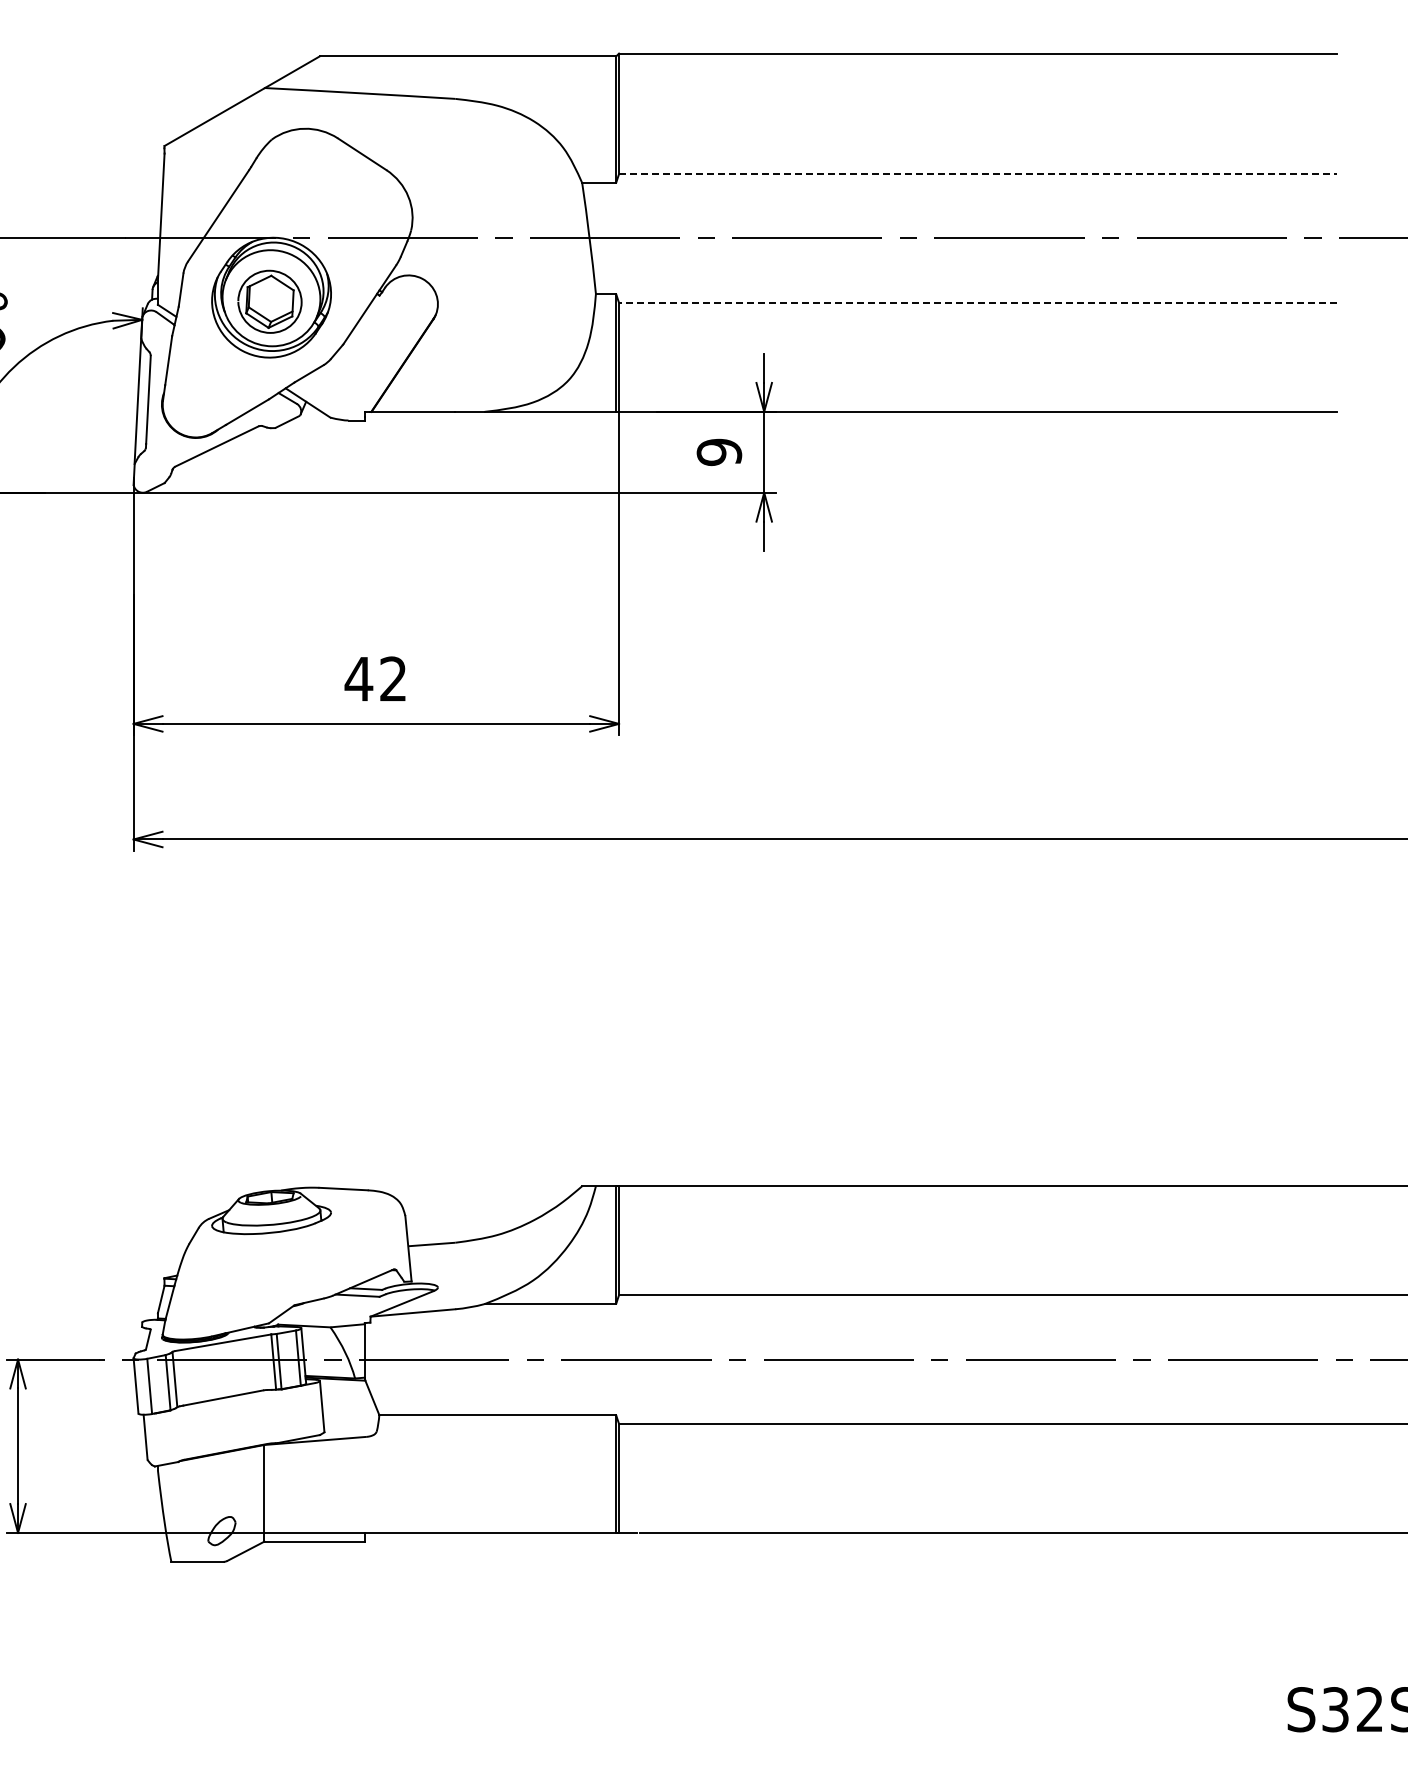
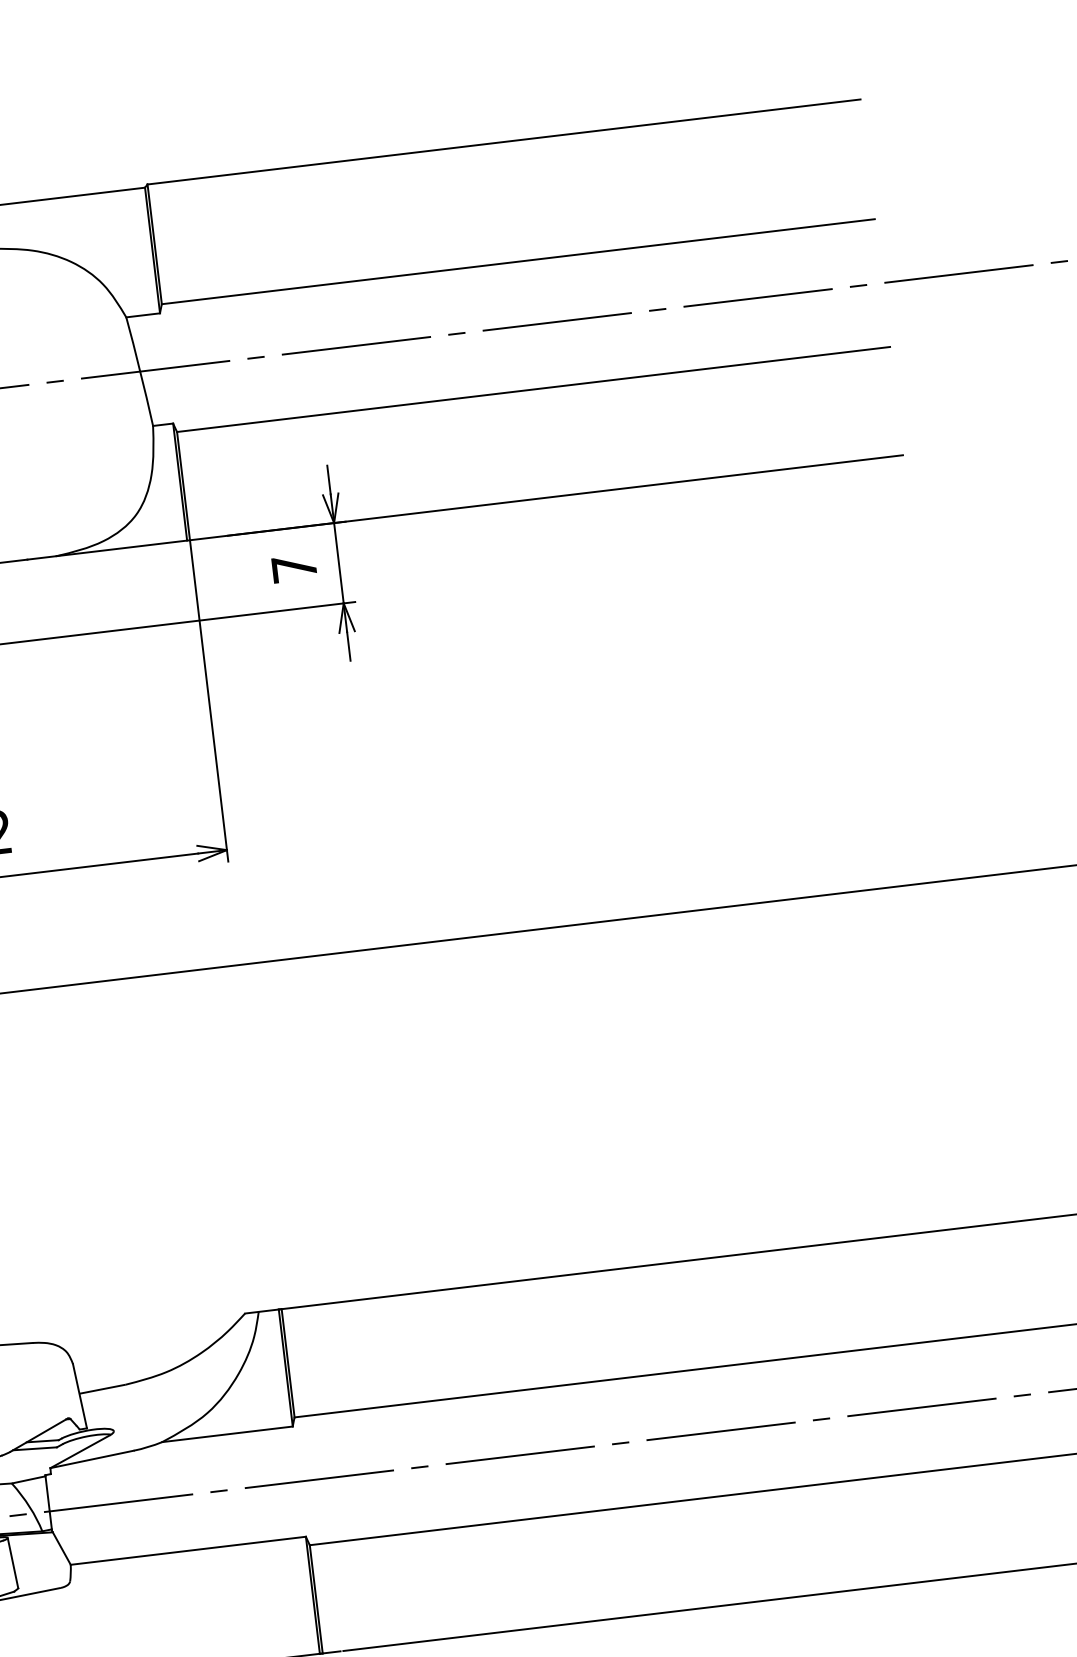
line: (978, 174) -> (518, 262), dashed -> solid
line: (977, 302) -> (532, 389), dashed -> solid
text: (719, 452) -> (294, 568), 9 -> 7

